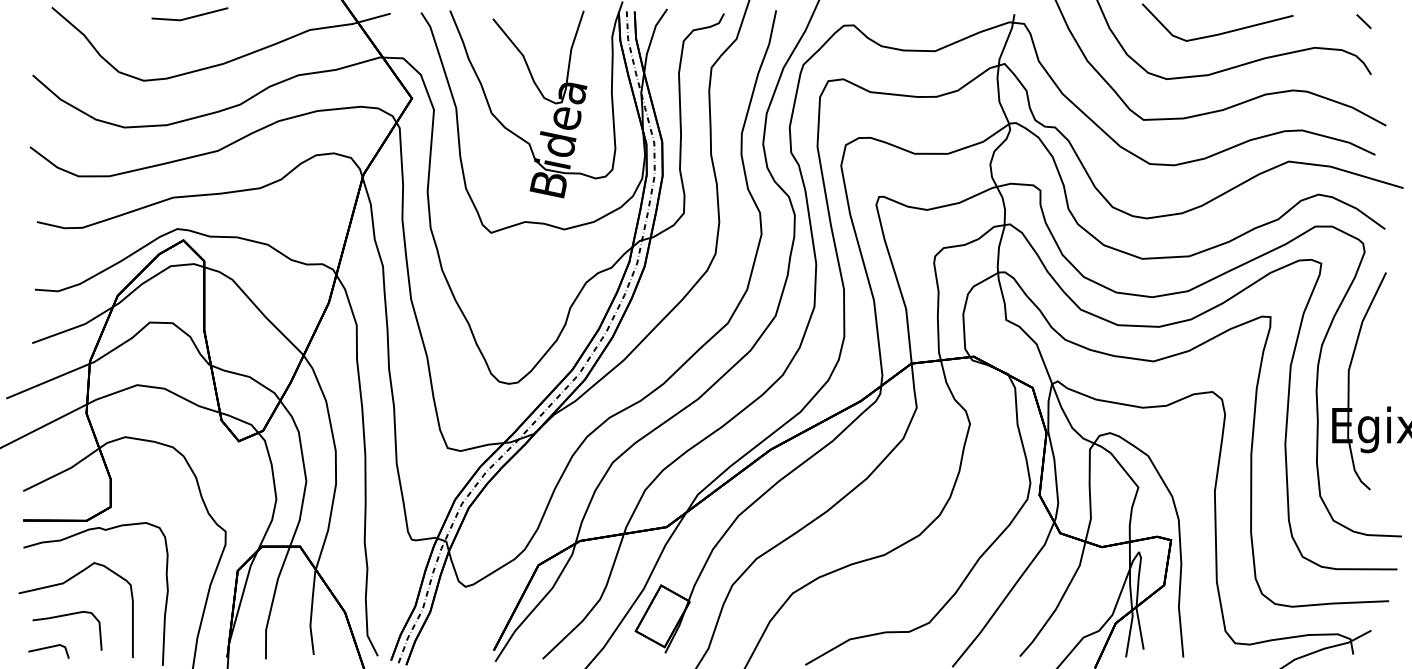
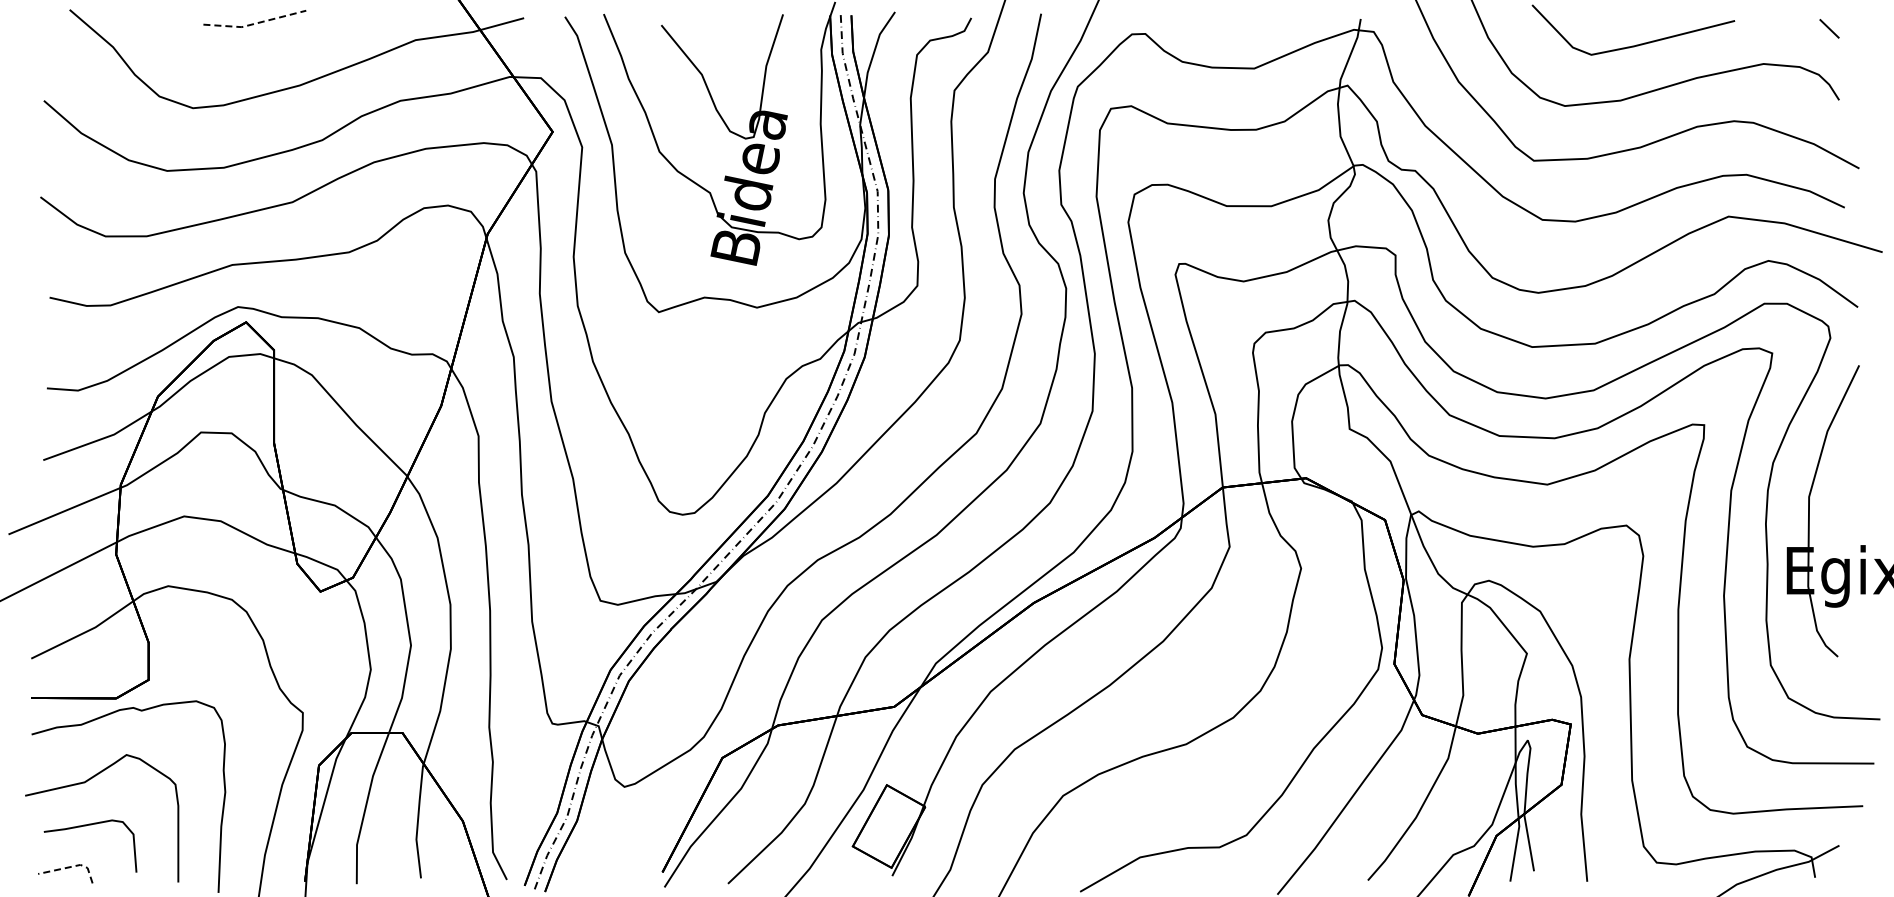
line: (190, 17) -> (255, 23), solid -> dashed
line: (53, 646) -> (71, 866), solid -> dashed

